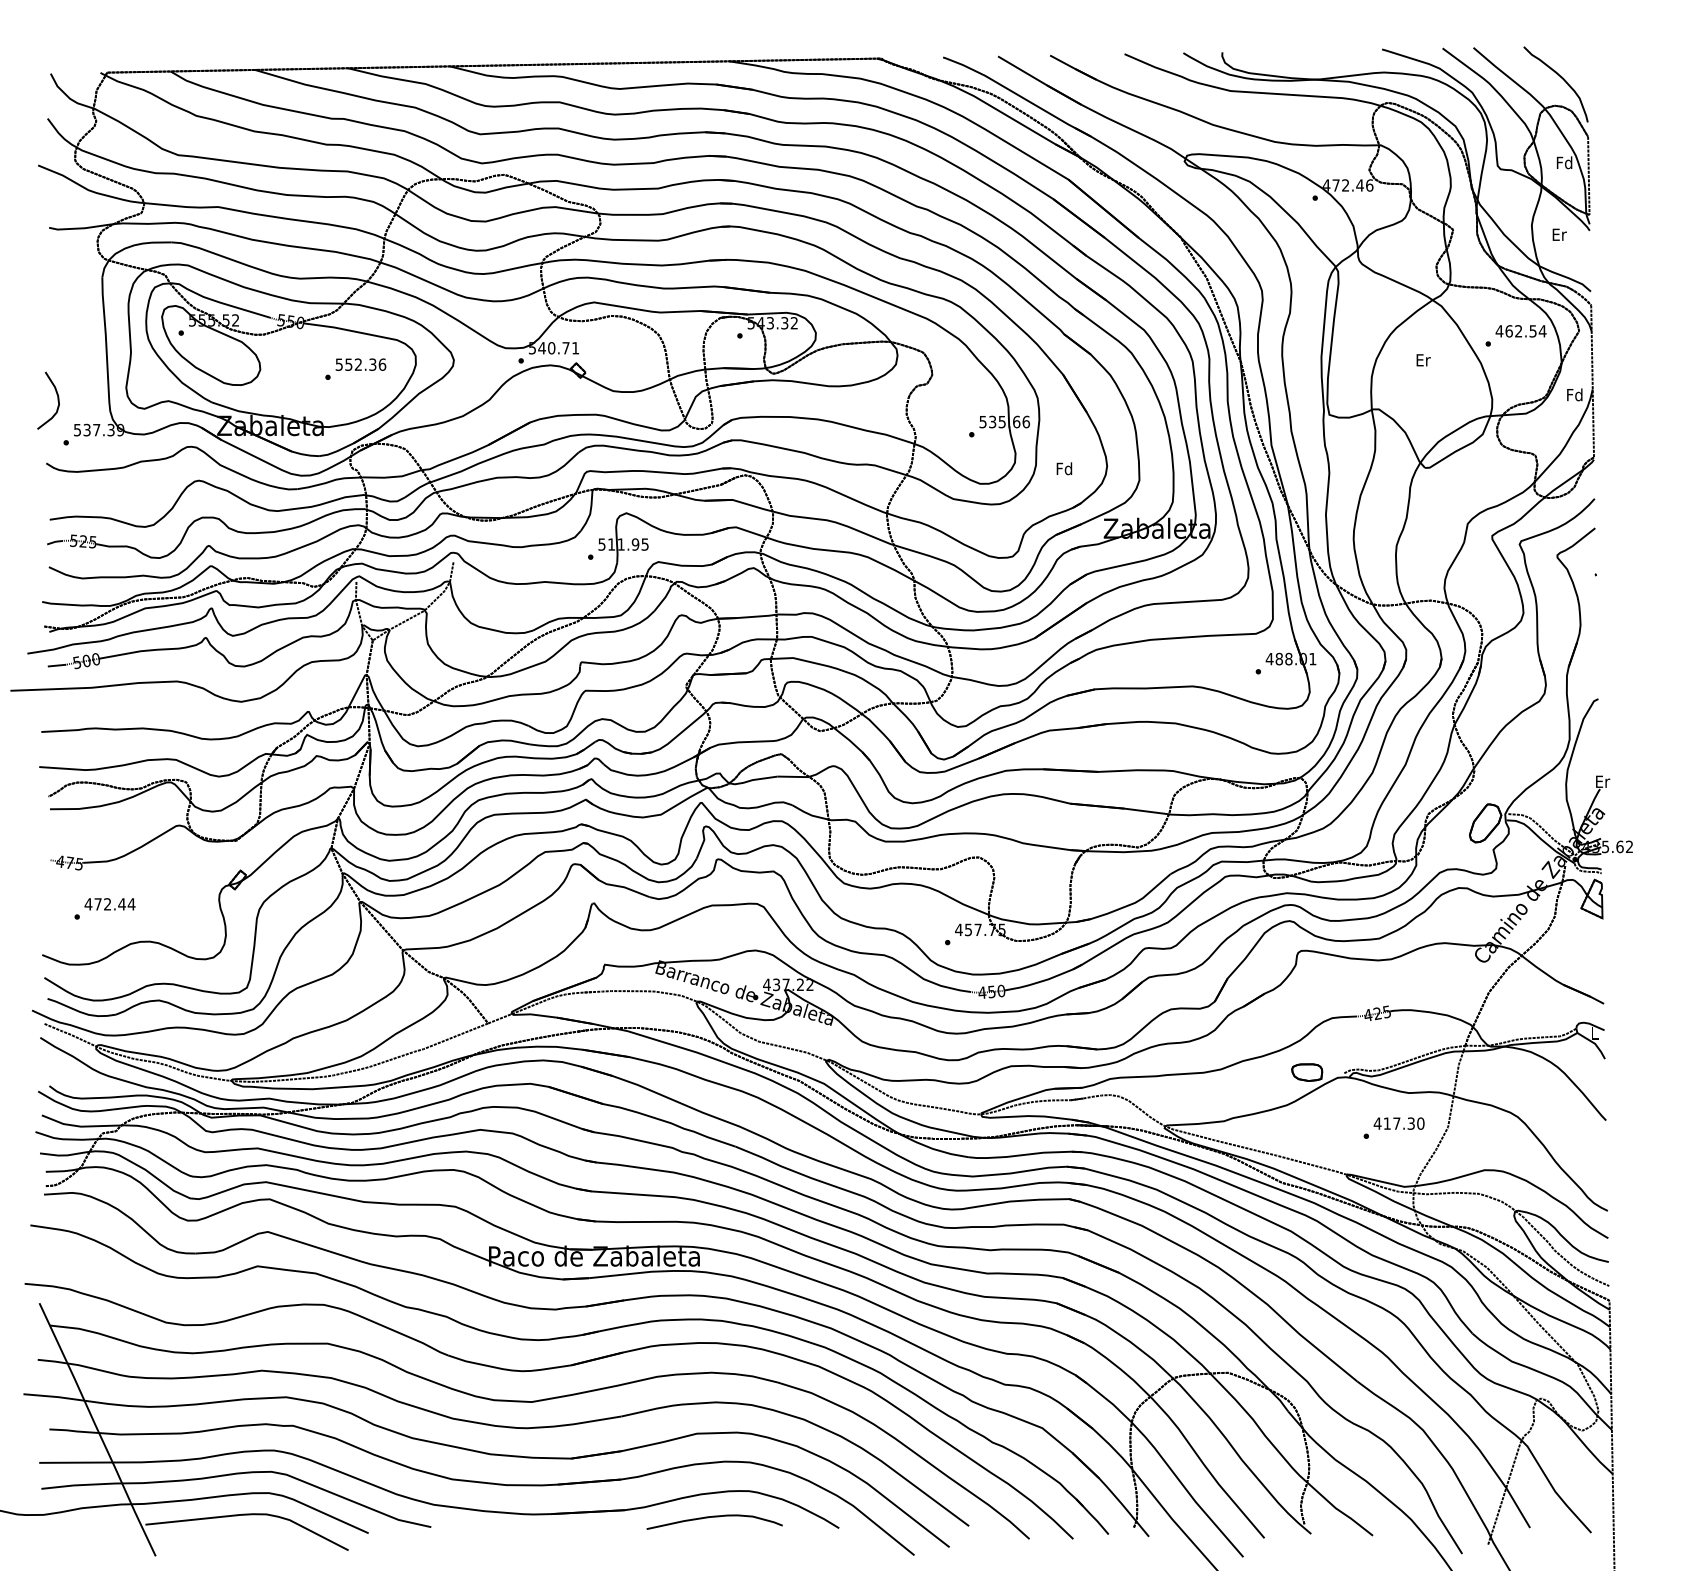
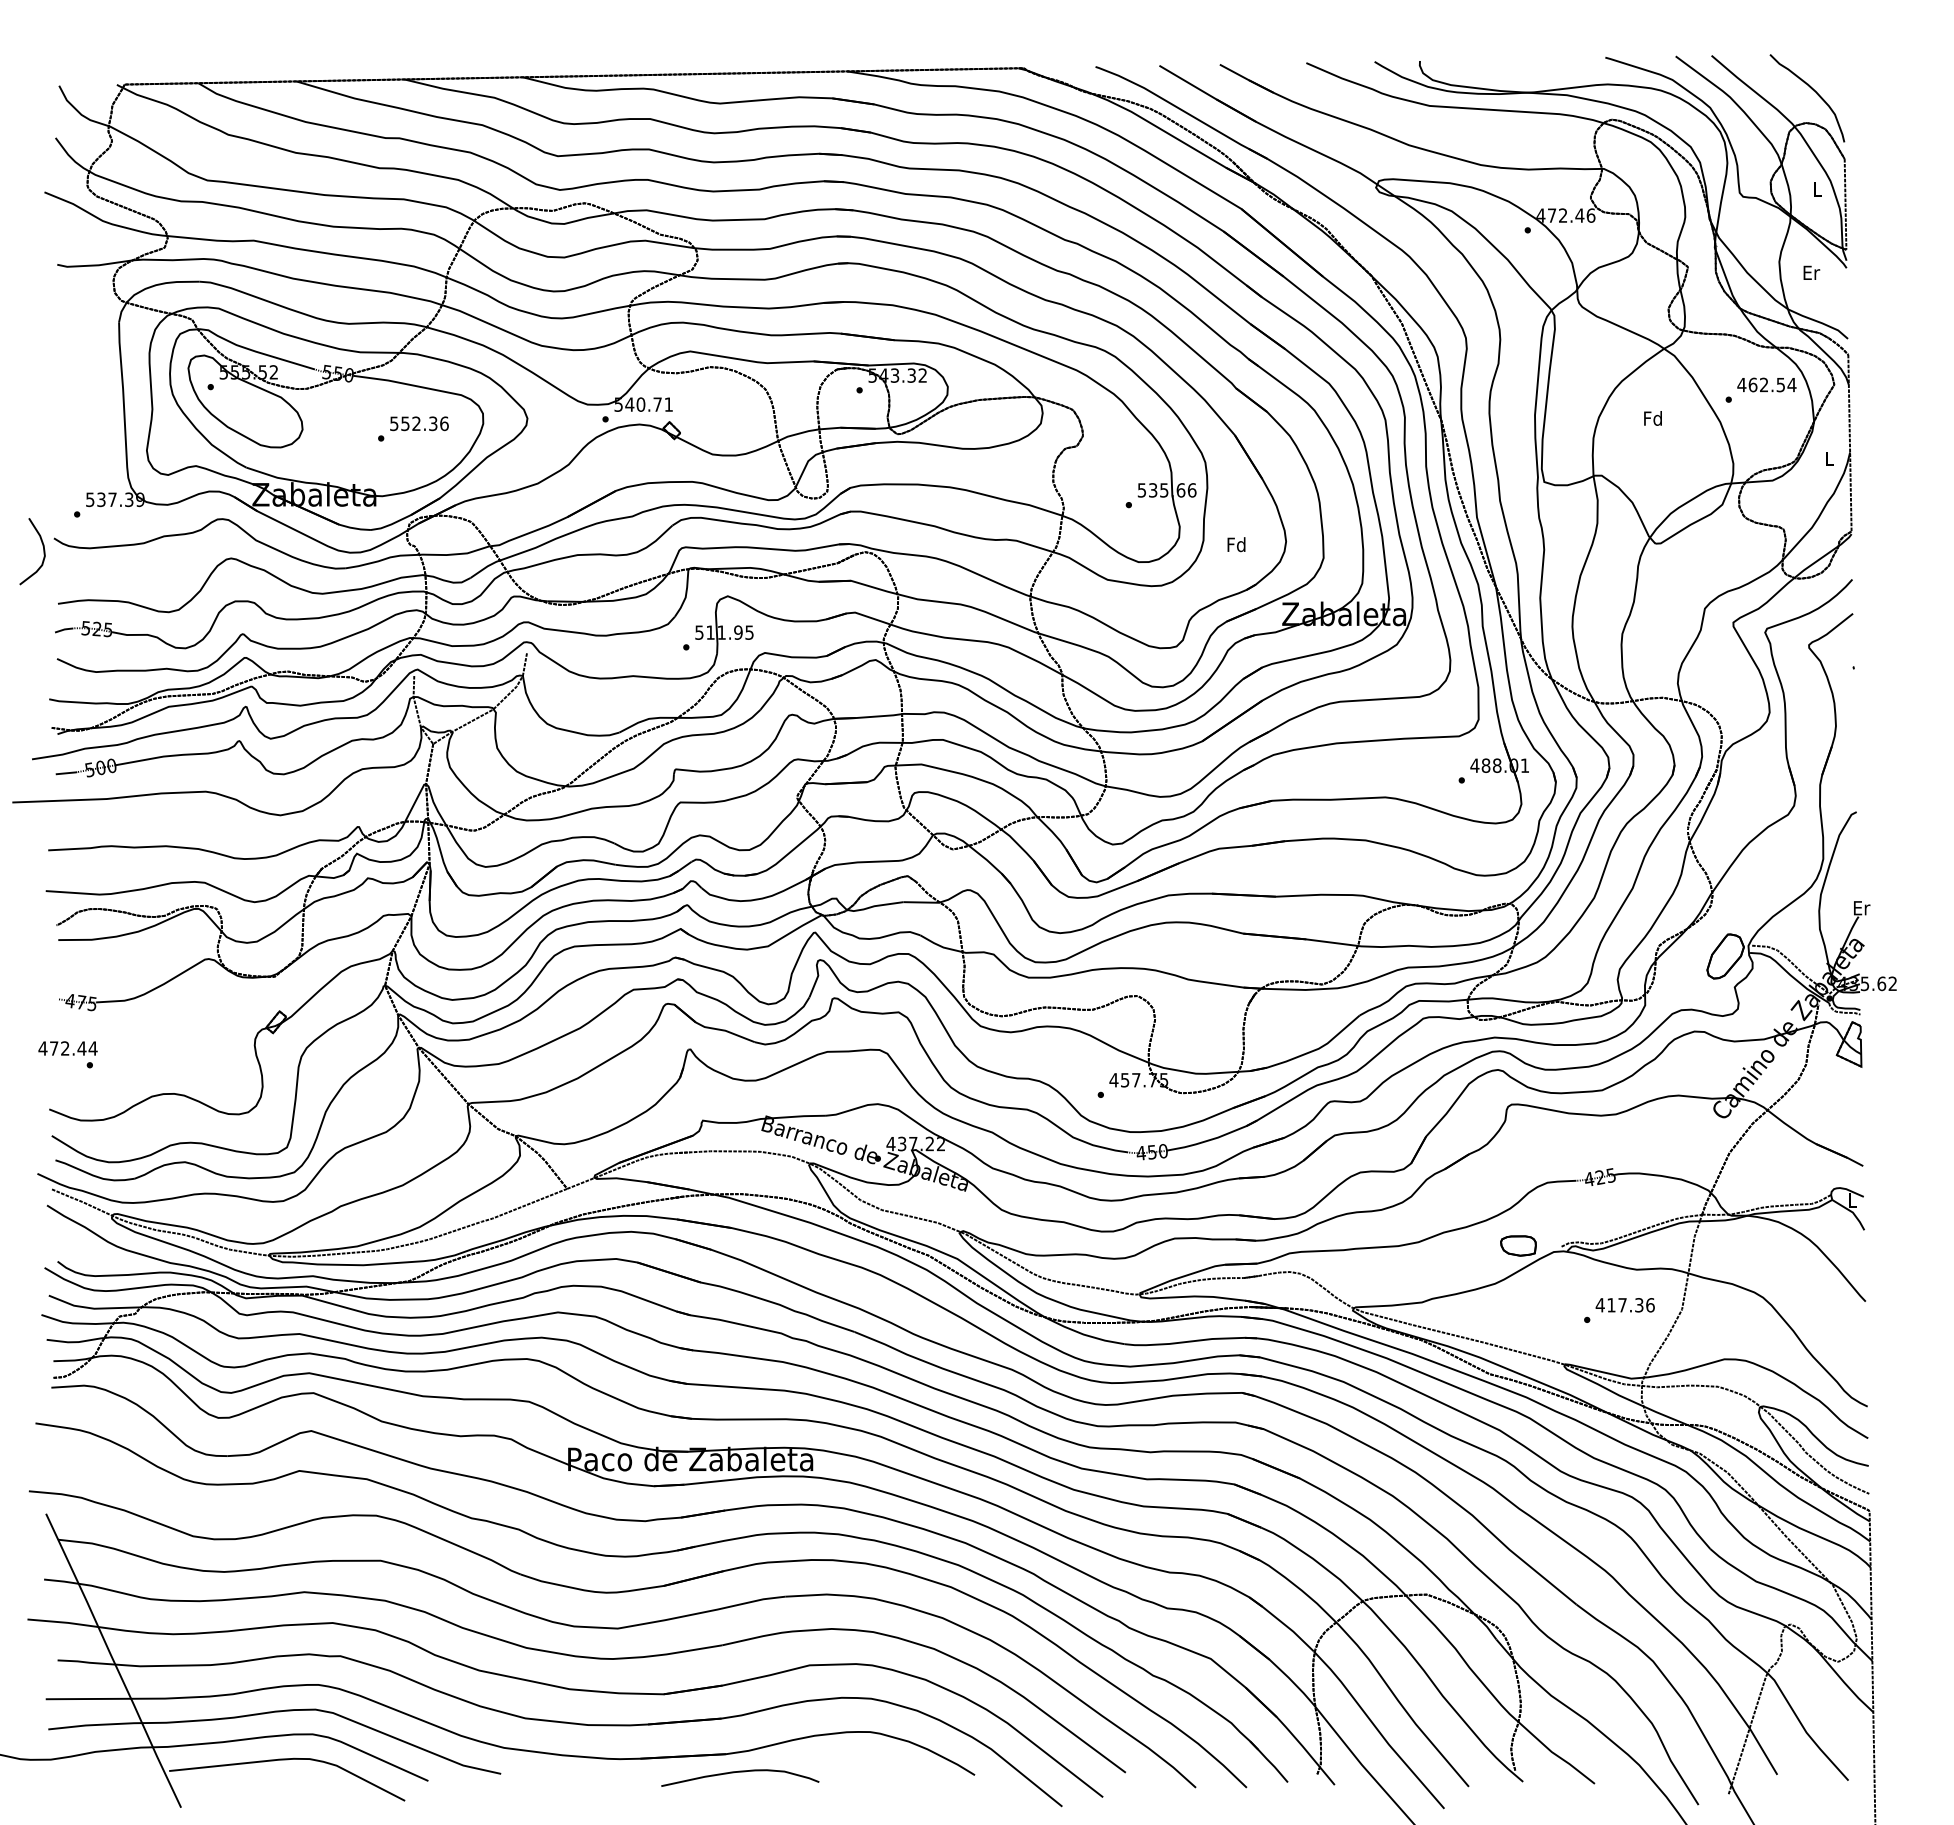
text: (1564, 162) -> (1817, 188), Fd -> L
text: (1423, 360) -> (1653, 418), Er -> Fd
text: (1575, 394) -> (1829, 458), Fd -> L
curve: (57, 400) -> (43, 551), moved
text: (109, 904) -> (67, 1048), moved
text: (1420, 1123) -> (1650, 1305), 417.30 -> 417.36
curve: (714, 1517) -> (740, 1772), moved

